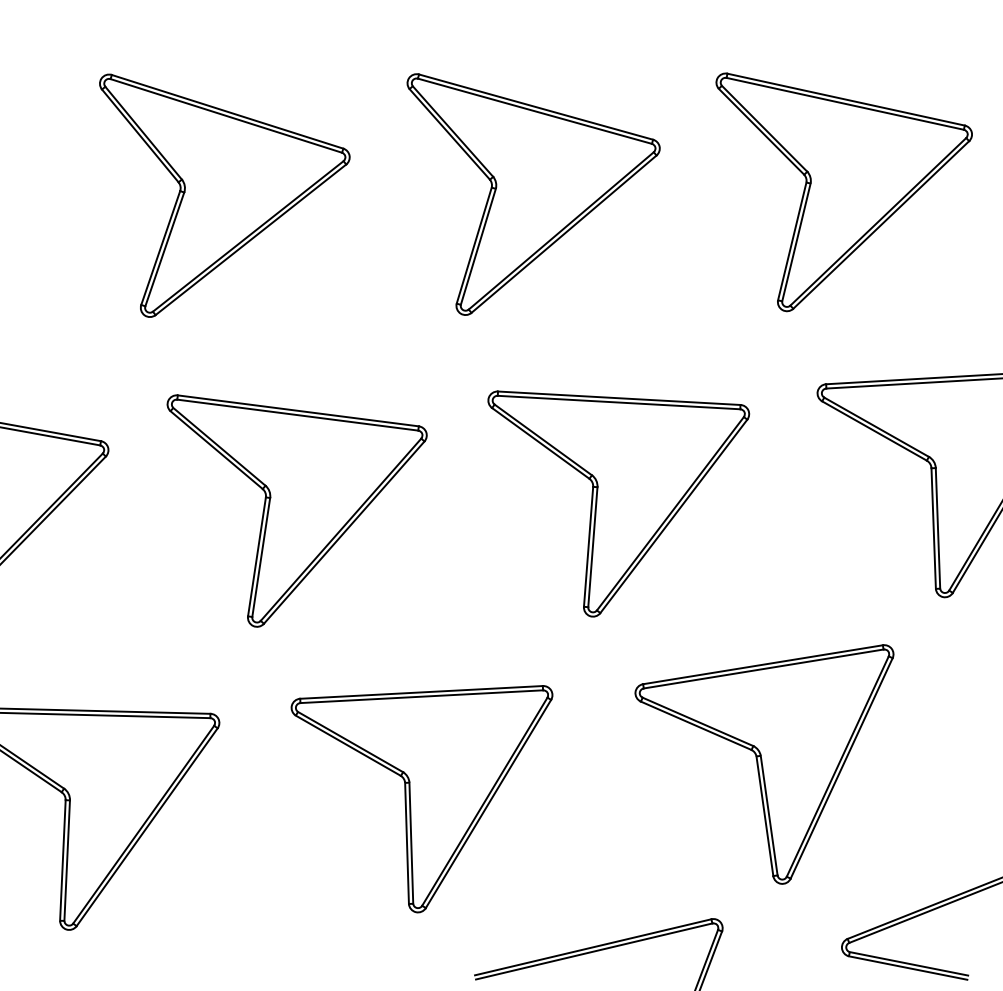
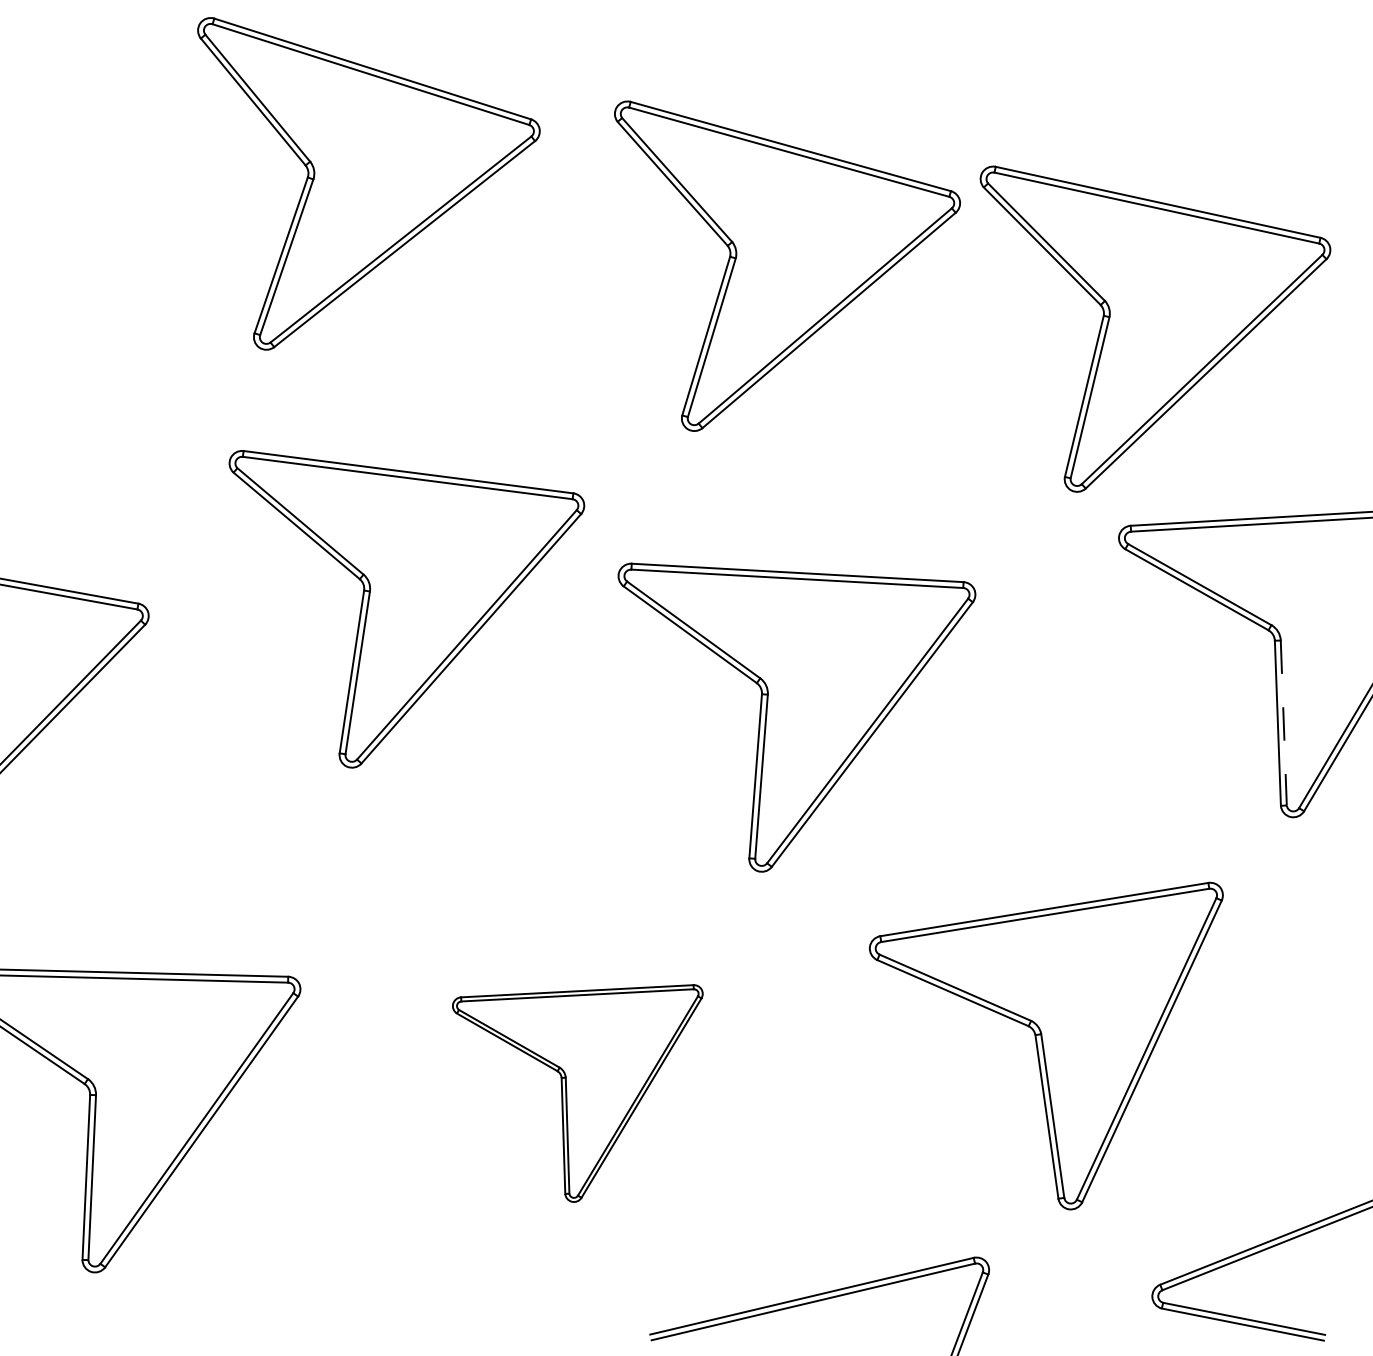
part: (844, 191) -> (1155, 328), moved
part: (533, 194) -> (787, 265), moved
part: (224, 195) -> (368, 183), moved
part: (618, 503) -> (796, 717), moved
part: (296, 511) -> (406, 609), moved
line: (937, 528) -> (1283, 723), solid -> dashed
part: (421, 799) -> (577, 1093), size x0.7

